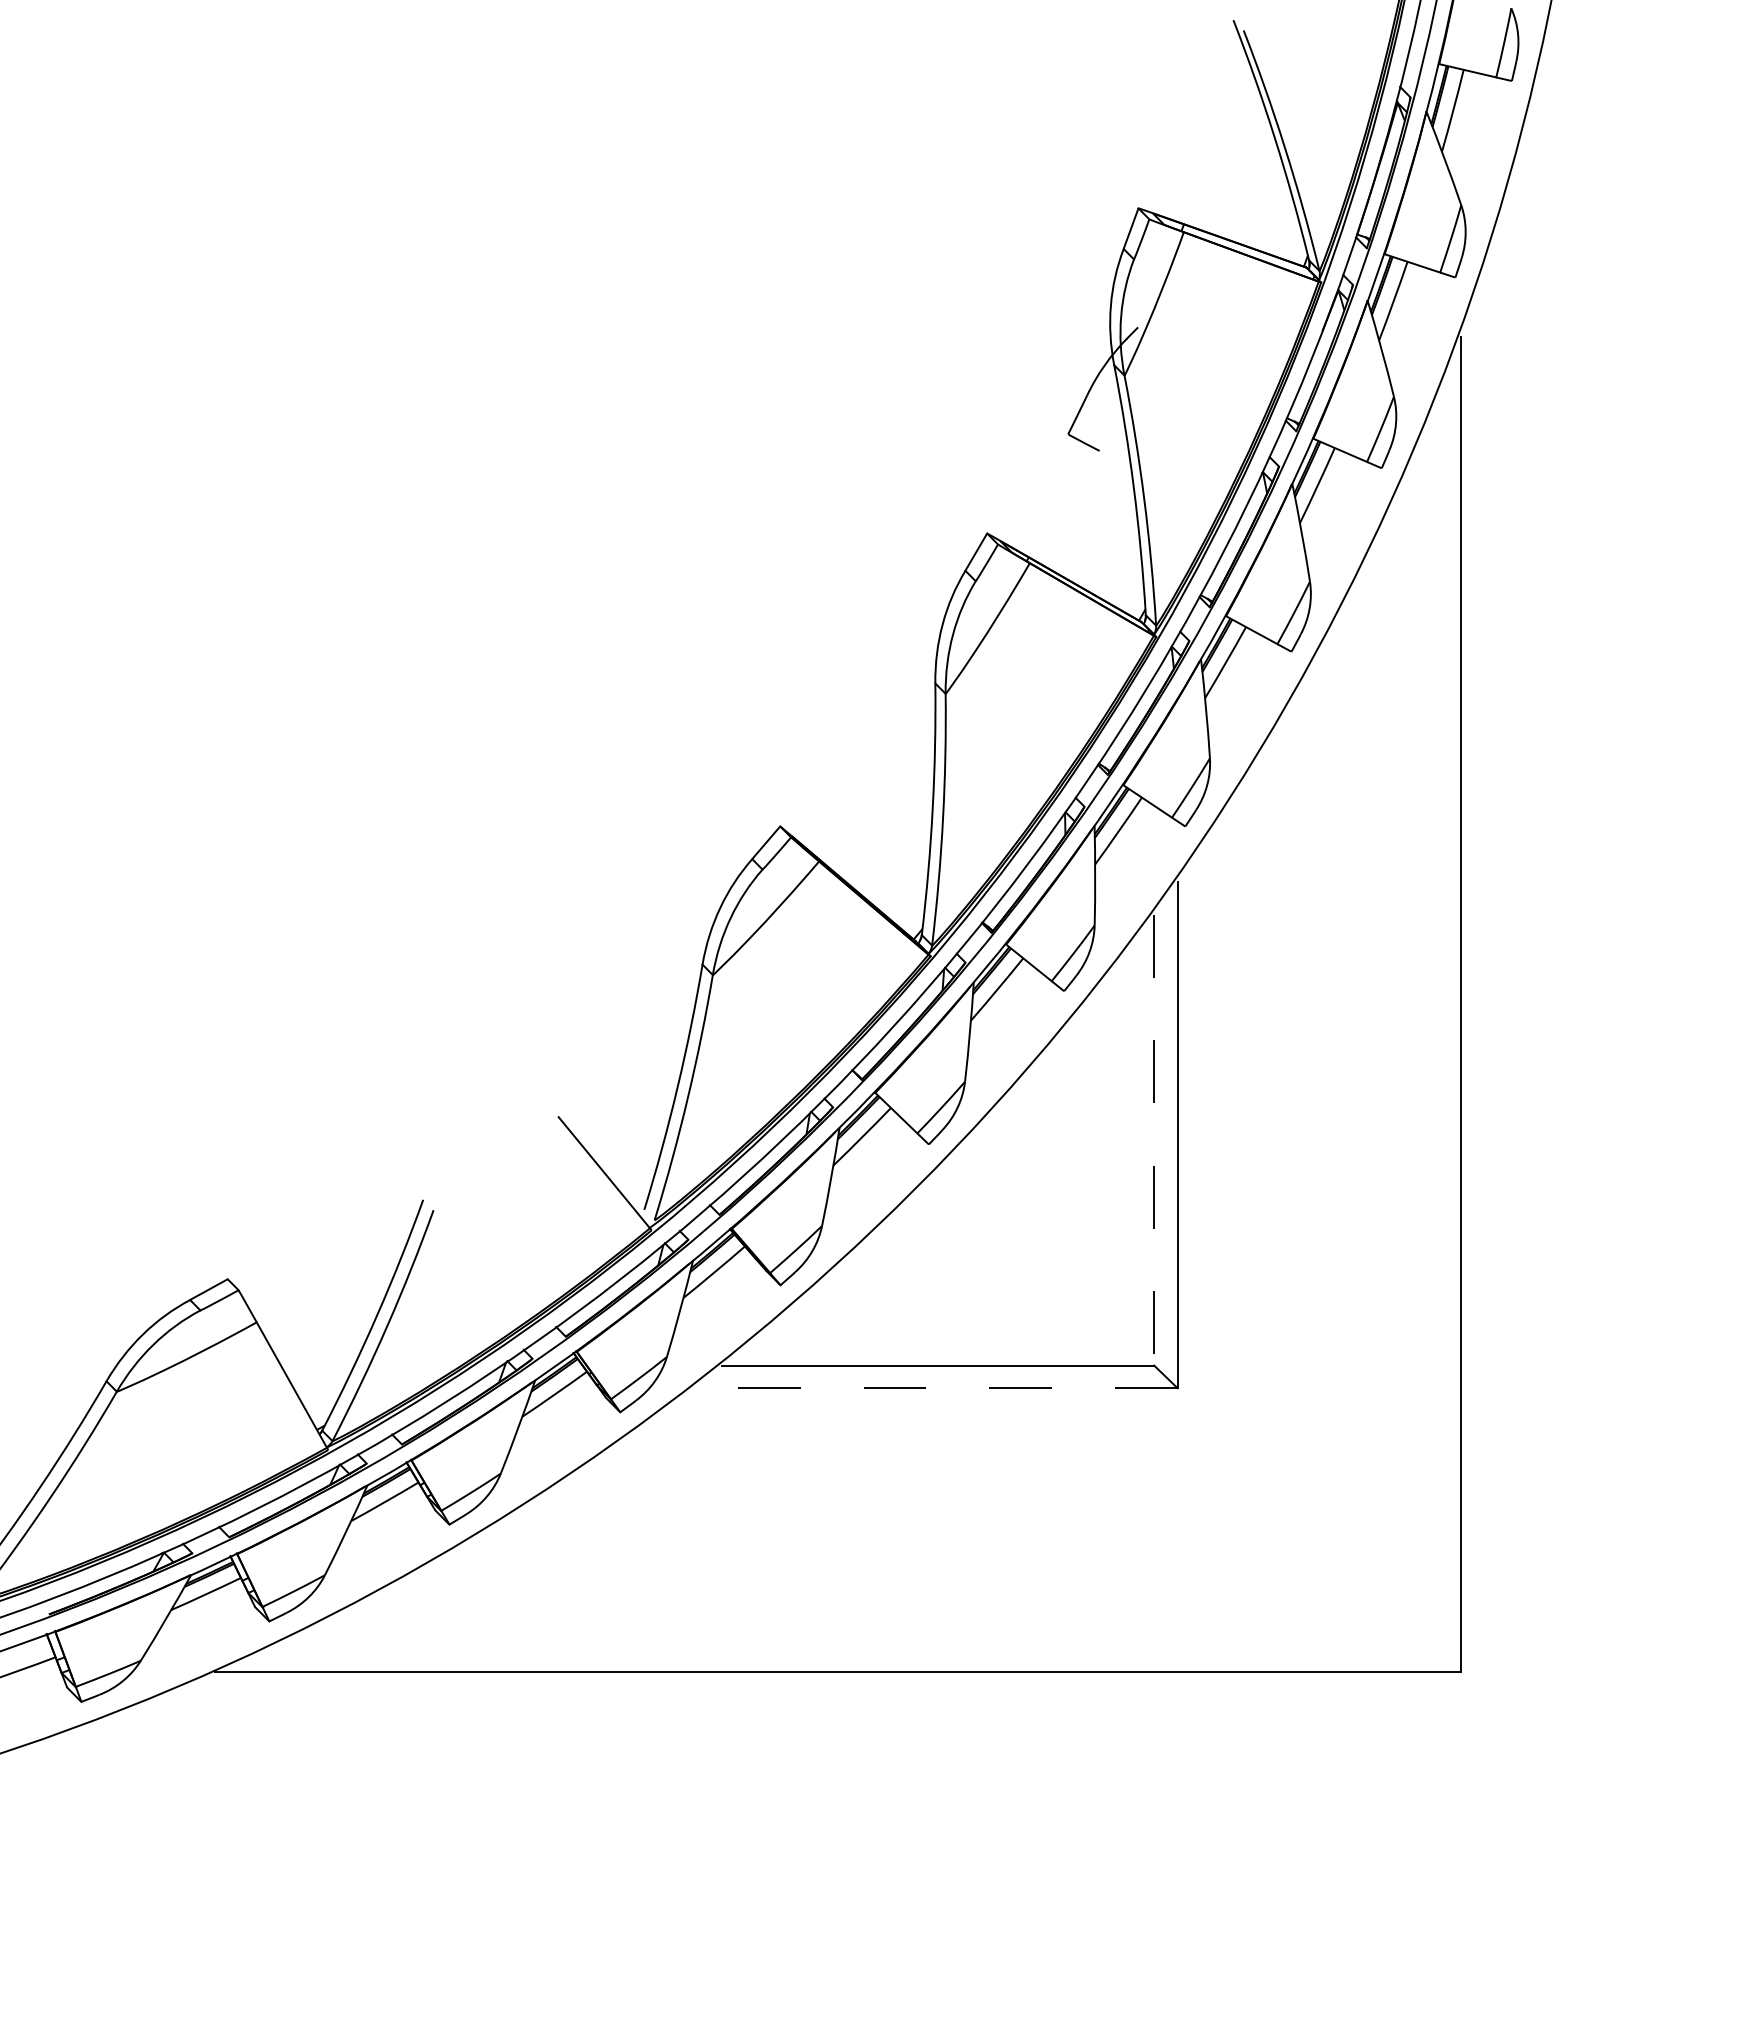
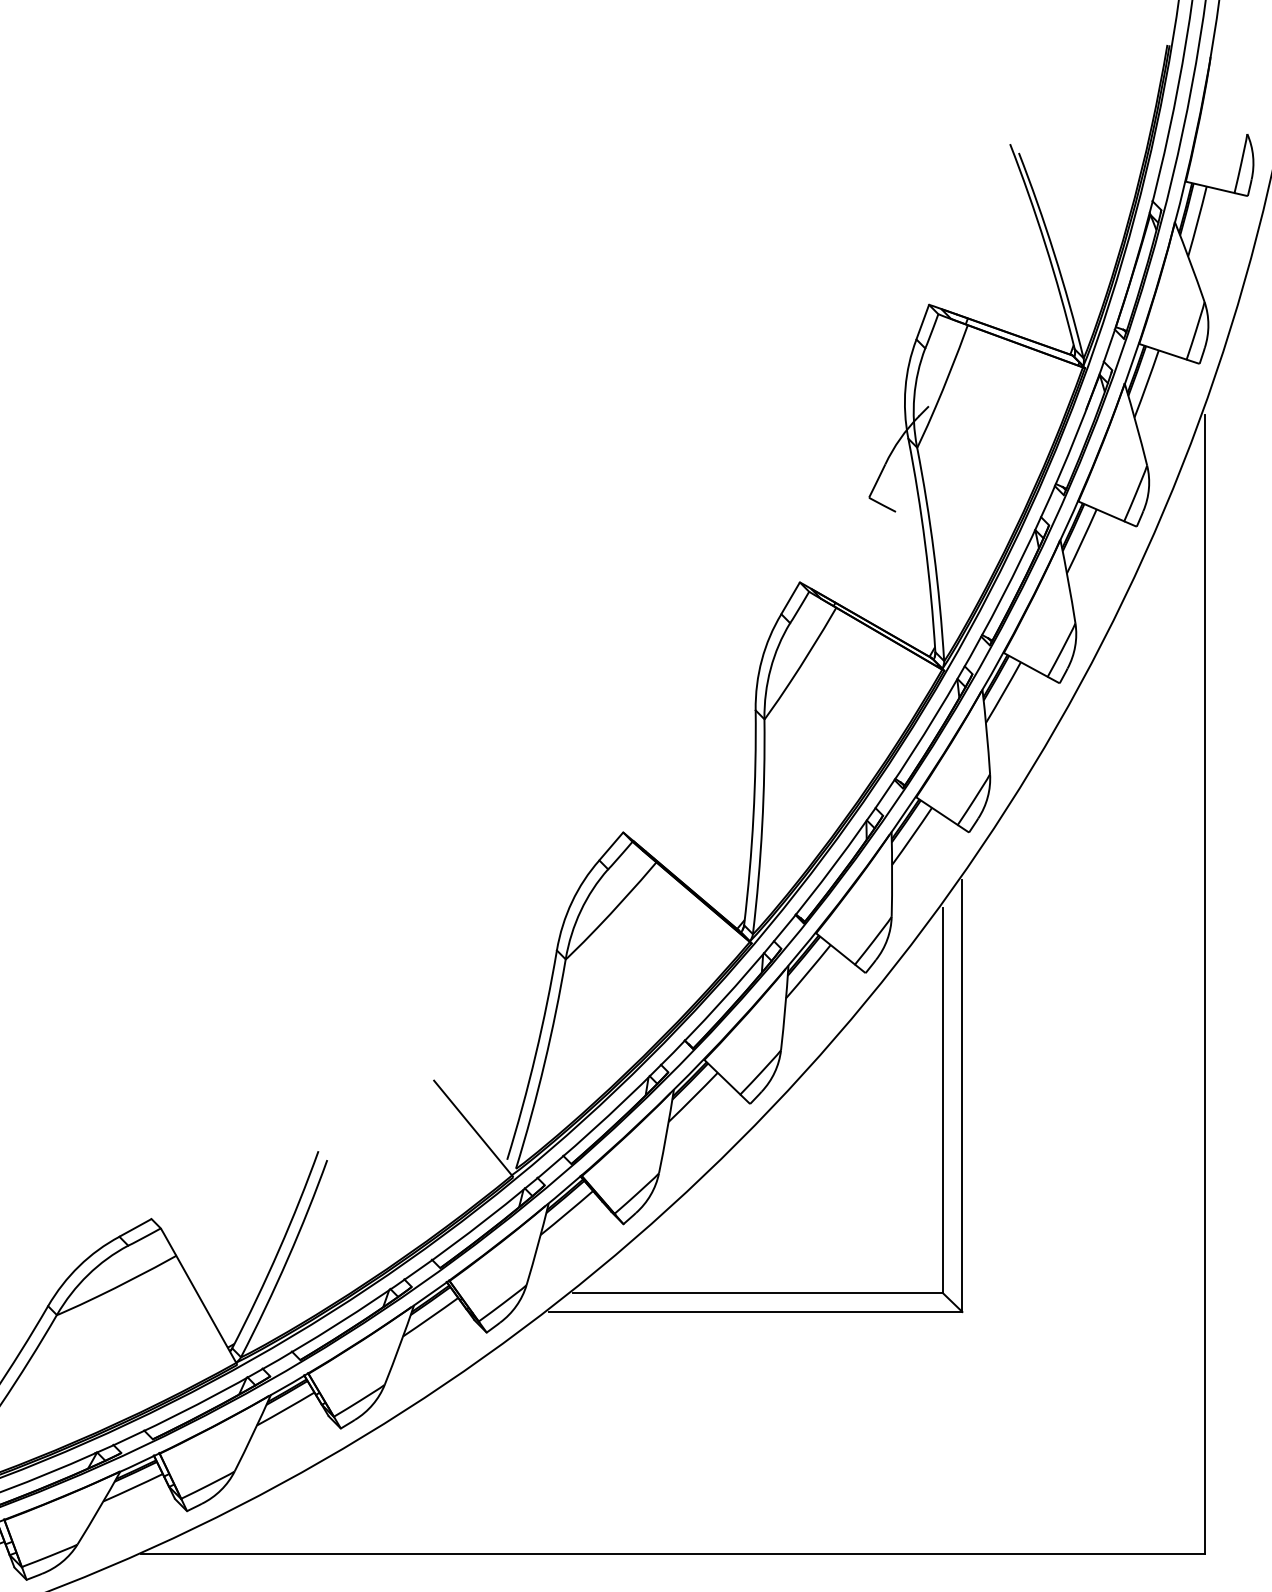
line: (1154, 1140) -> (942, 1100), dashed -> solid
line: (934, 1388) -> (754, 1312), dashed -> solid

